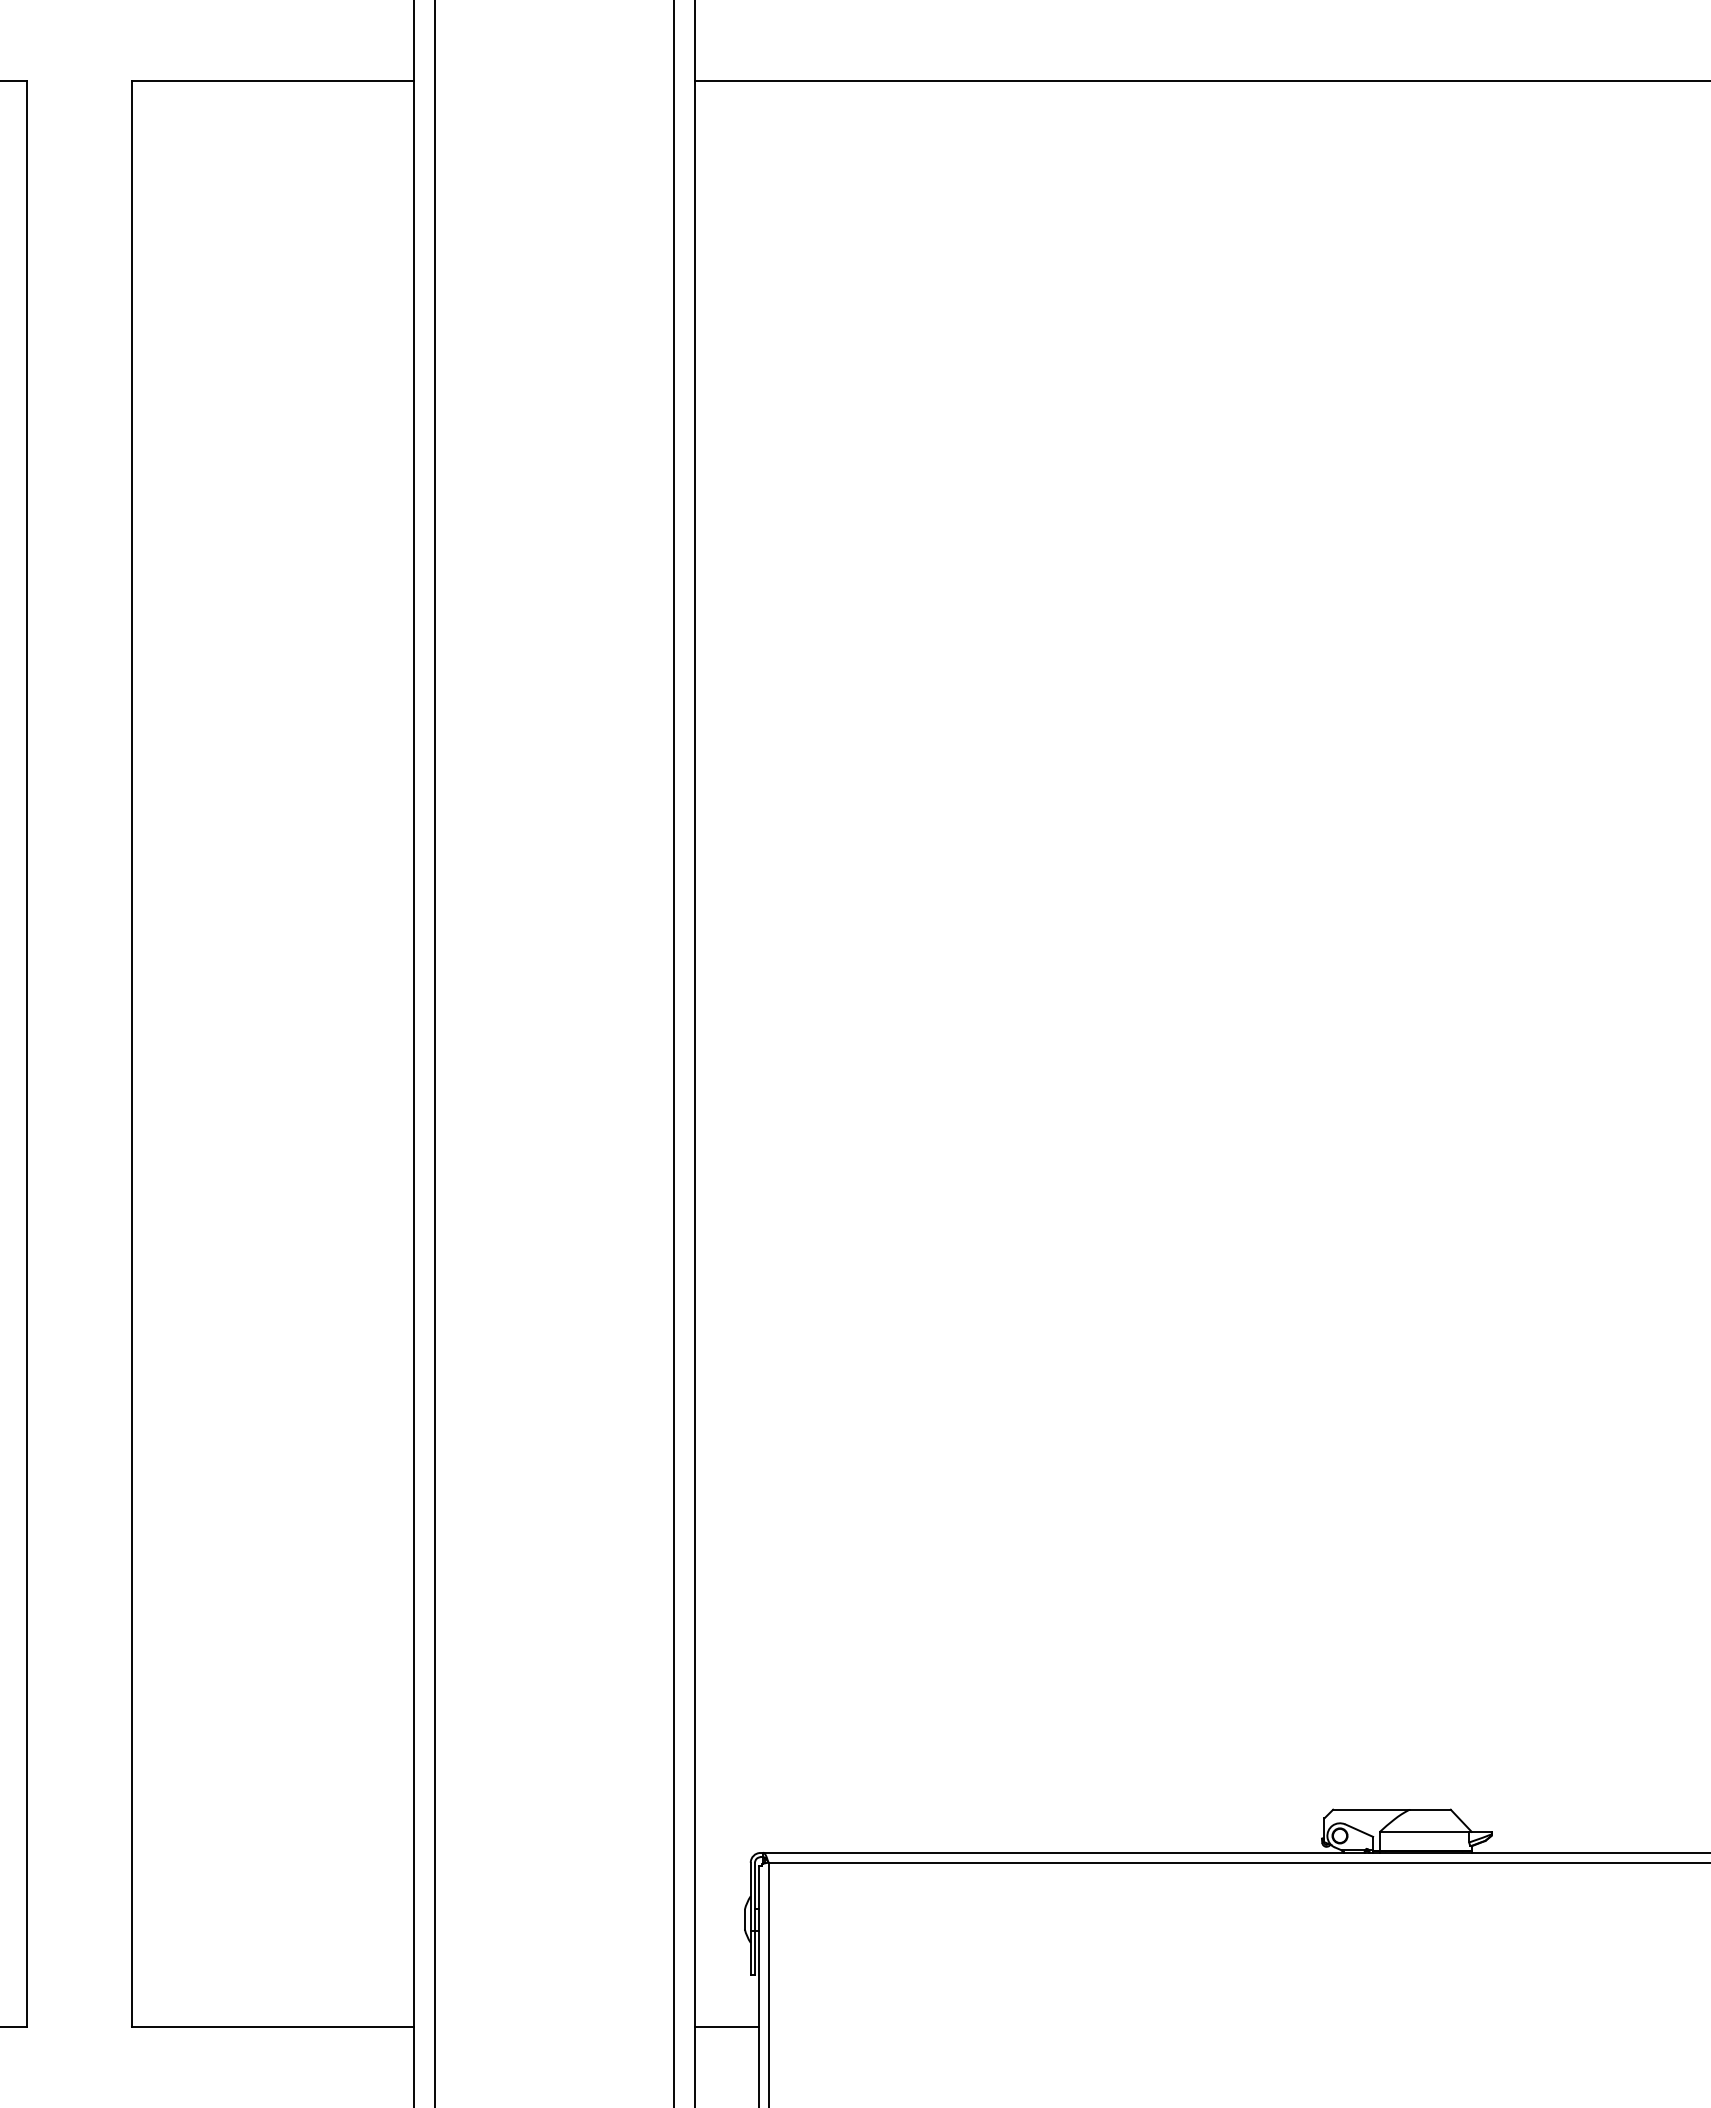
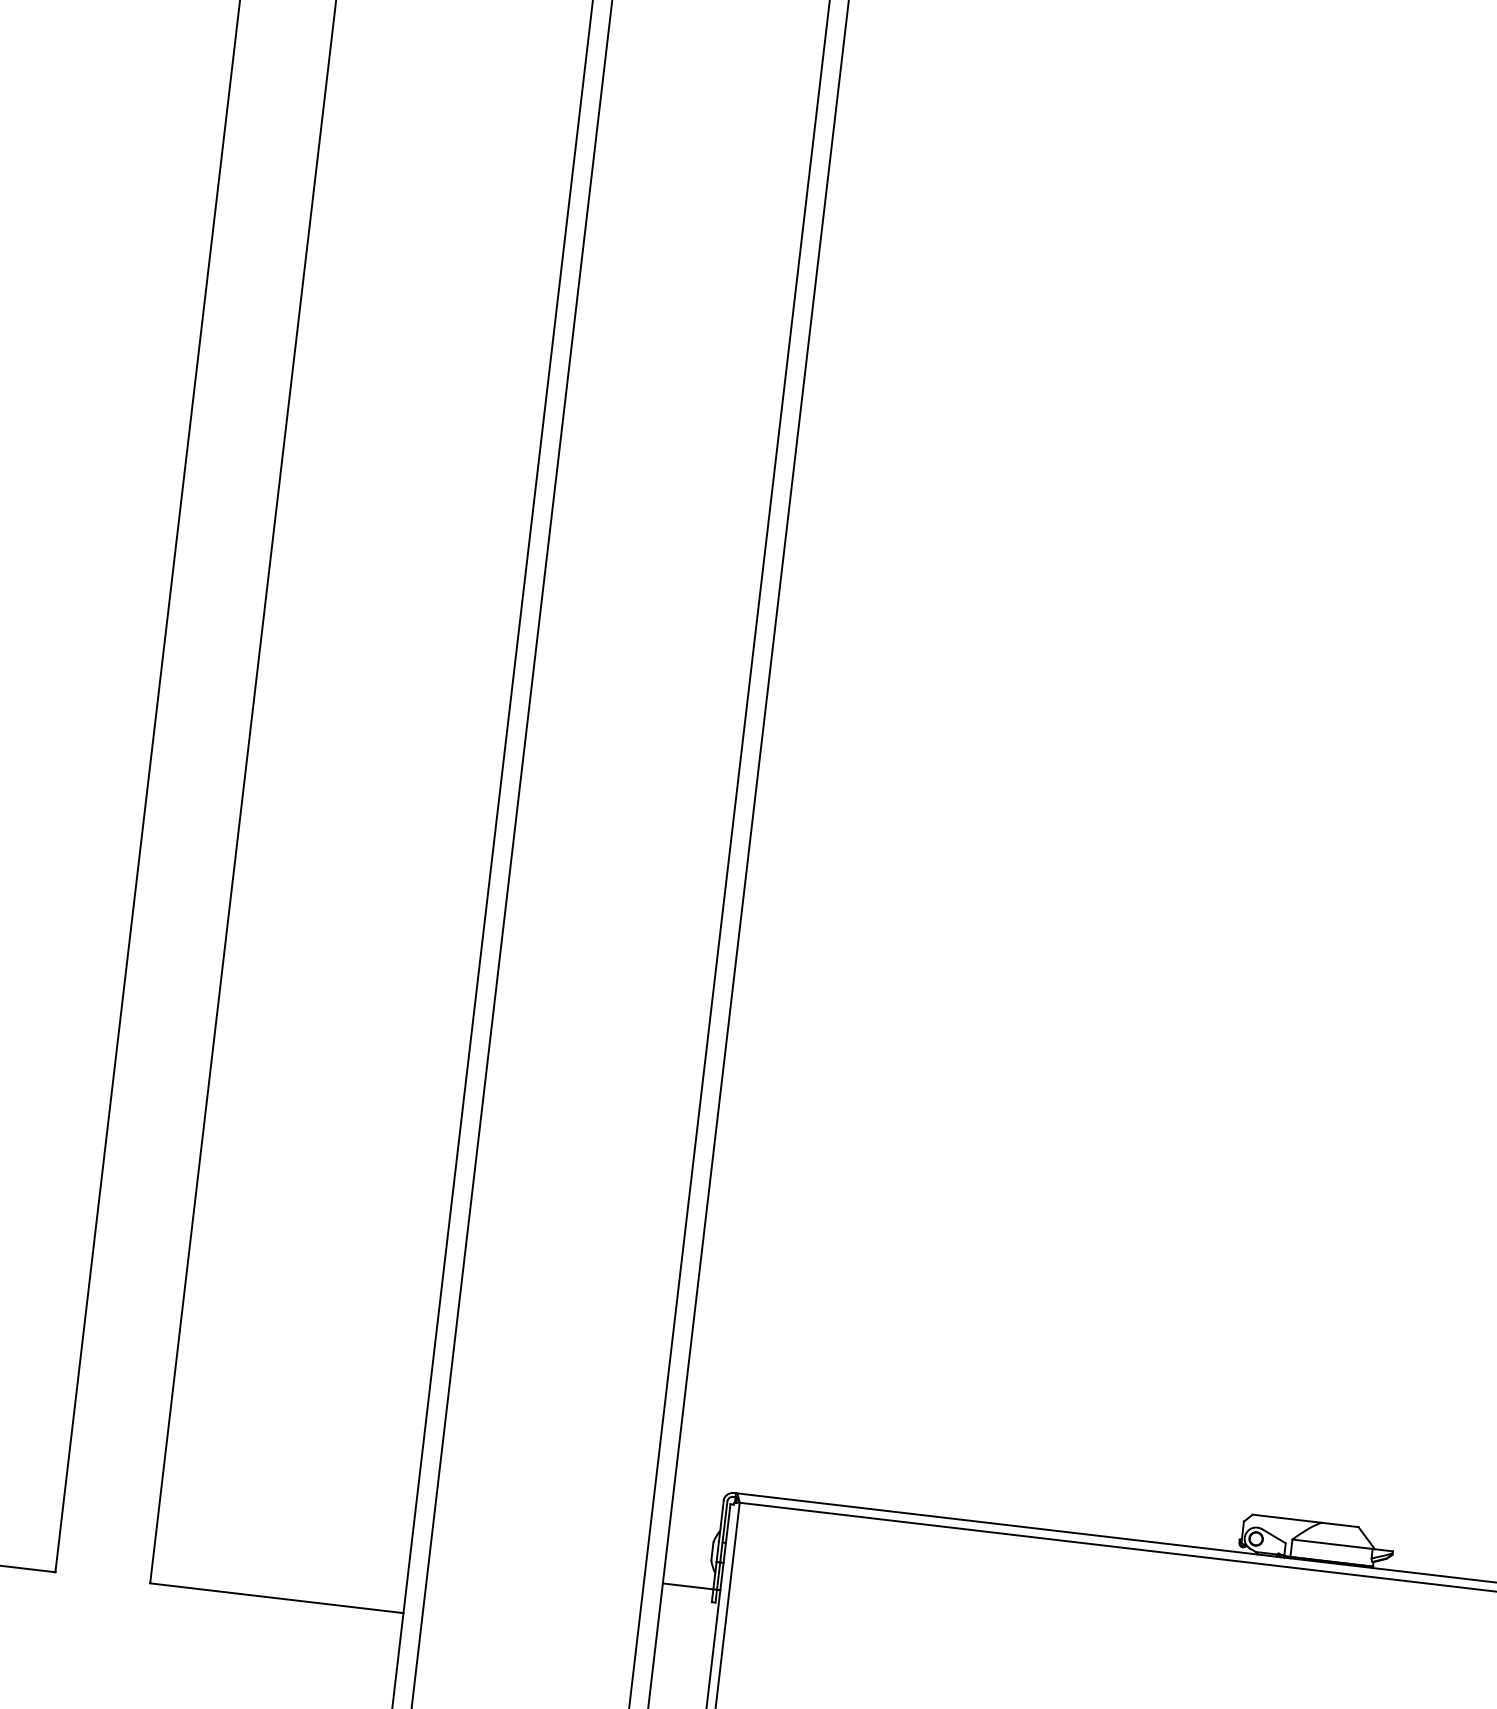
line: (726, 2027) -> (691, 1587), moved

